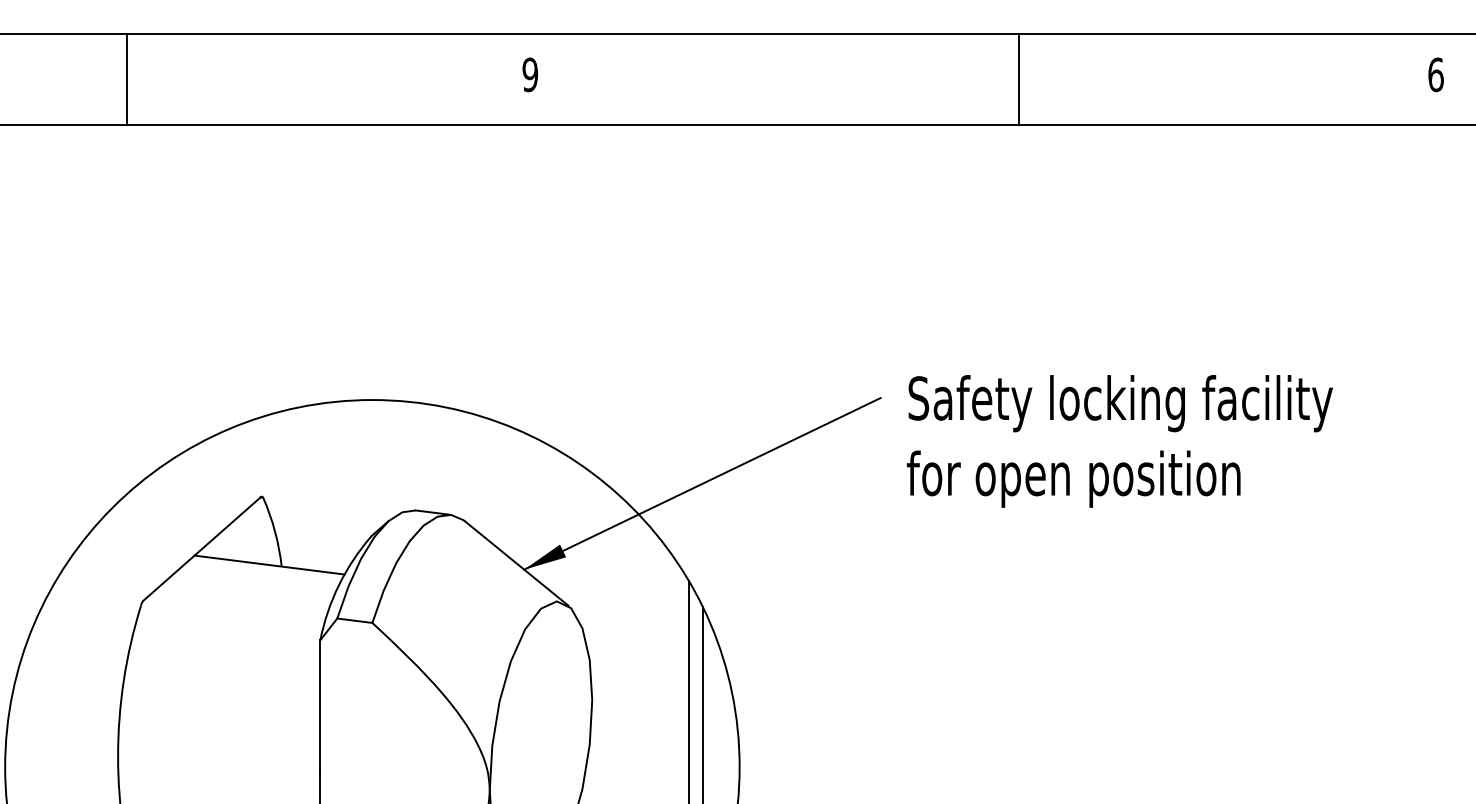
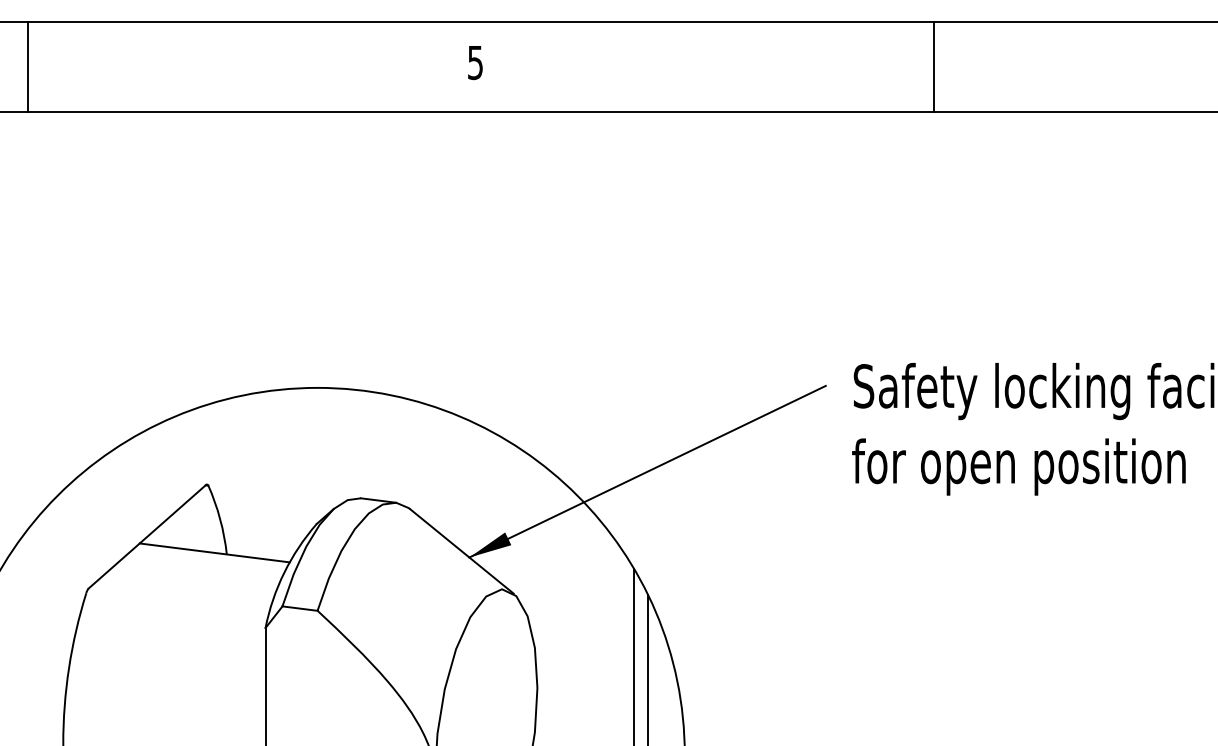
text: (530, 74) -> (475, 62), 9 -> 5
line: (126, 78) -> (27, 66), moved
line: (1019, 78) -> (933, 66), moved

